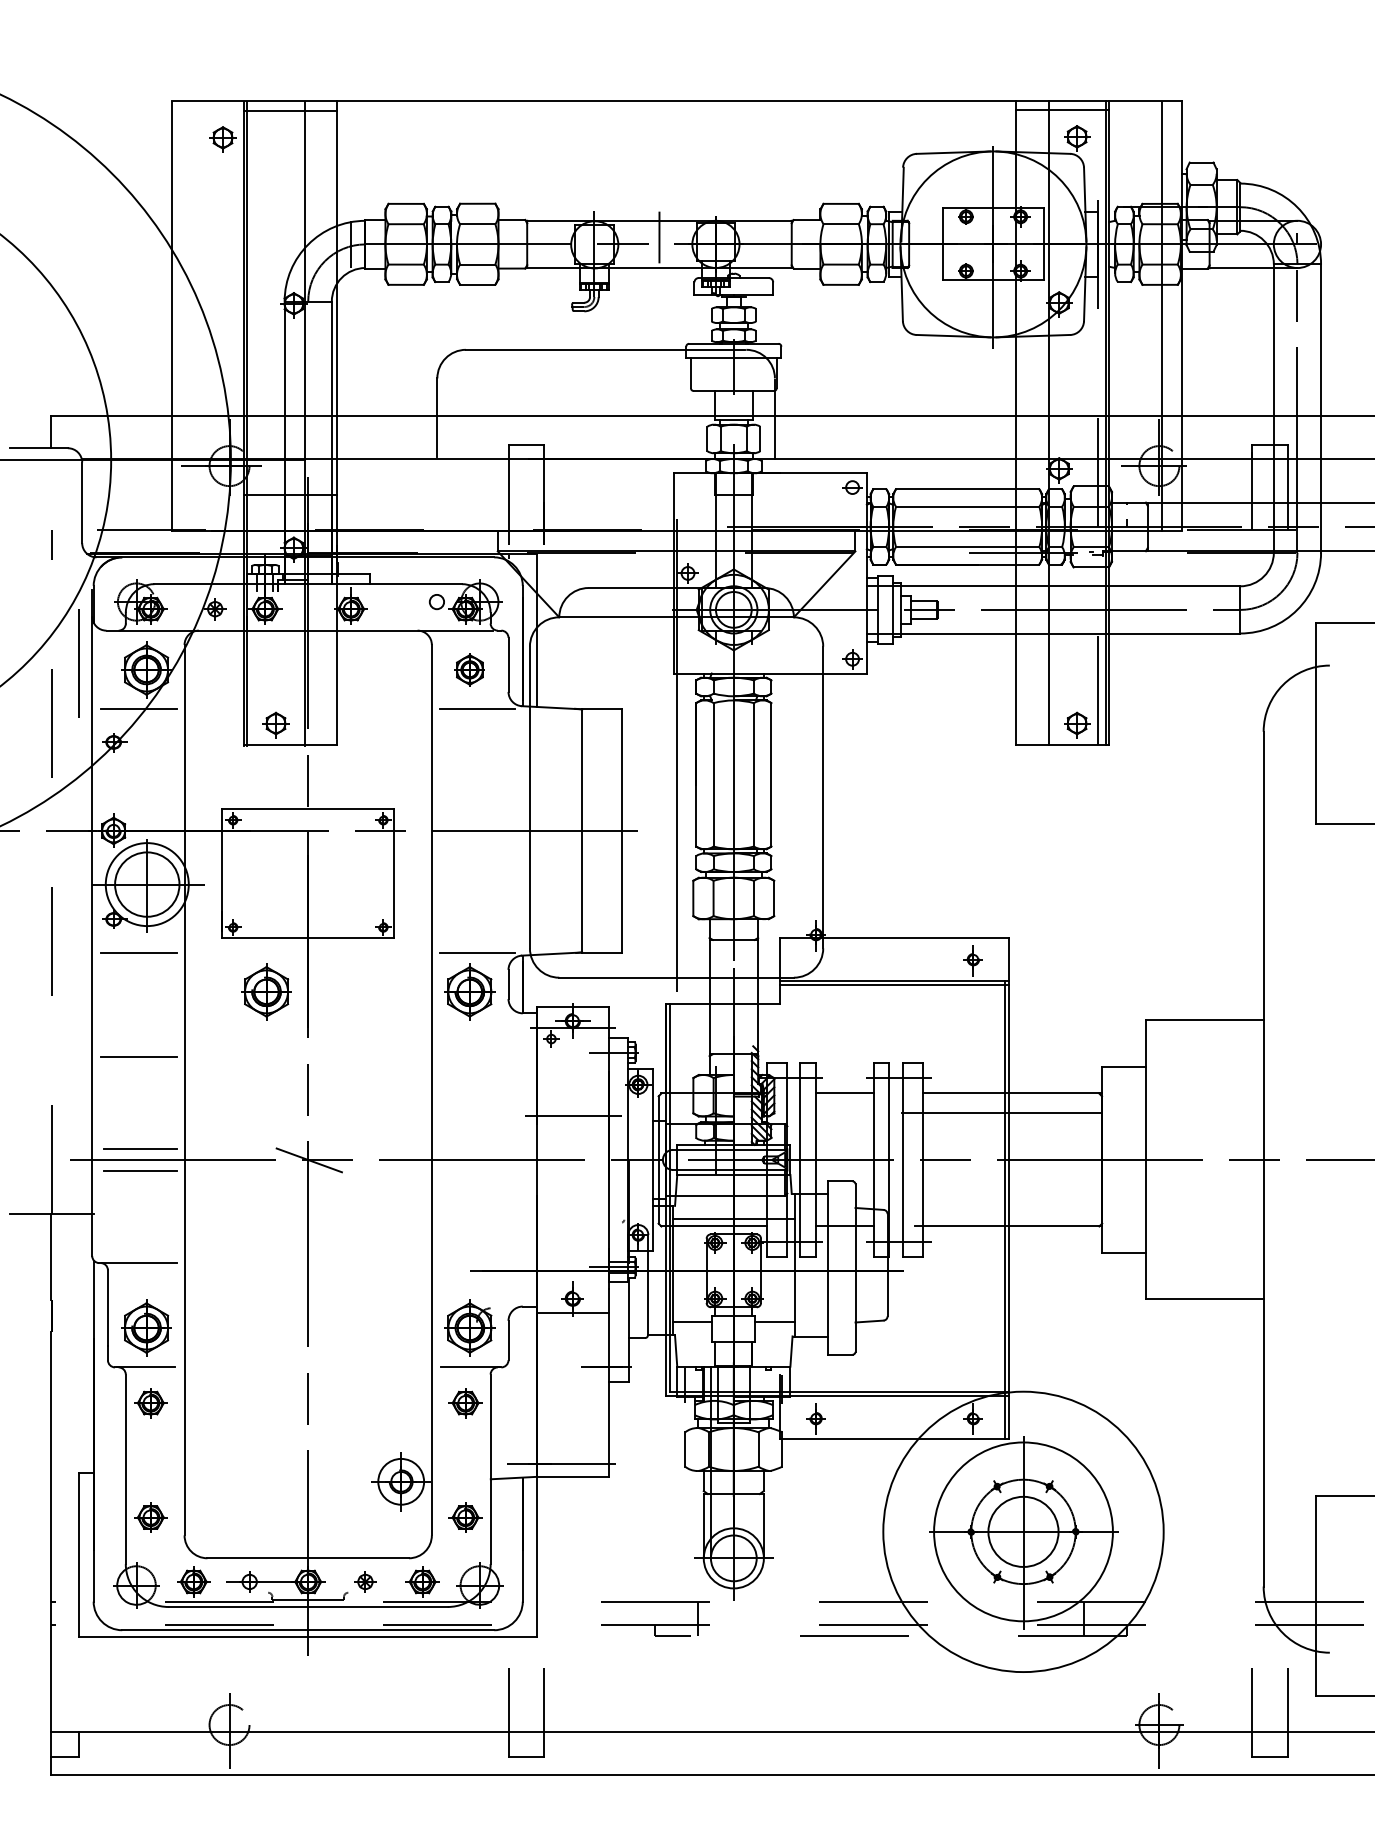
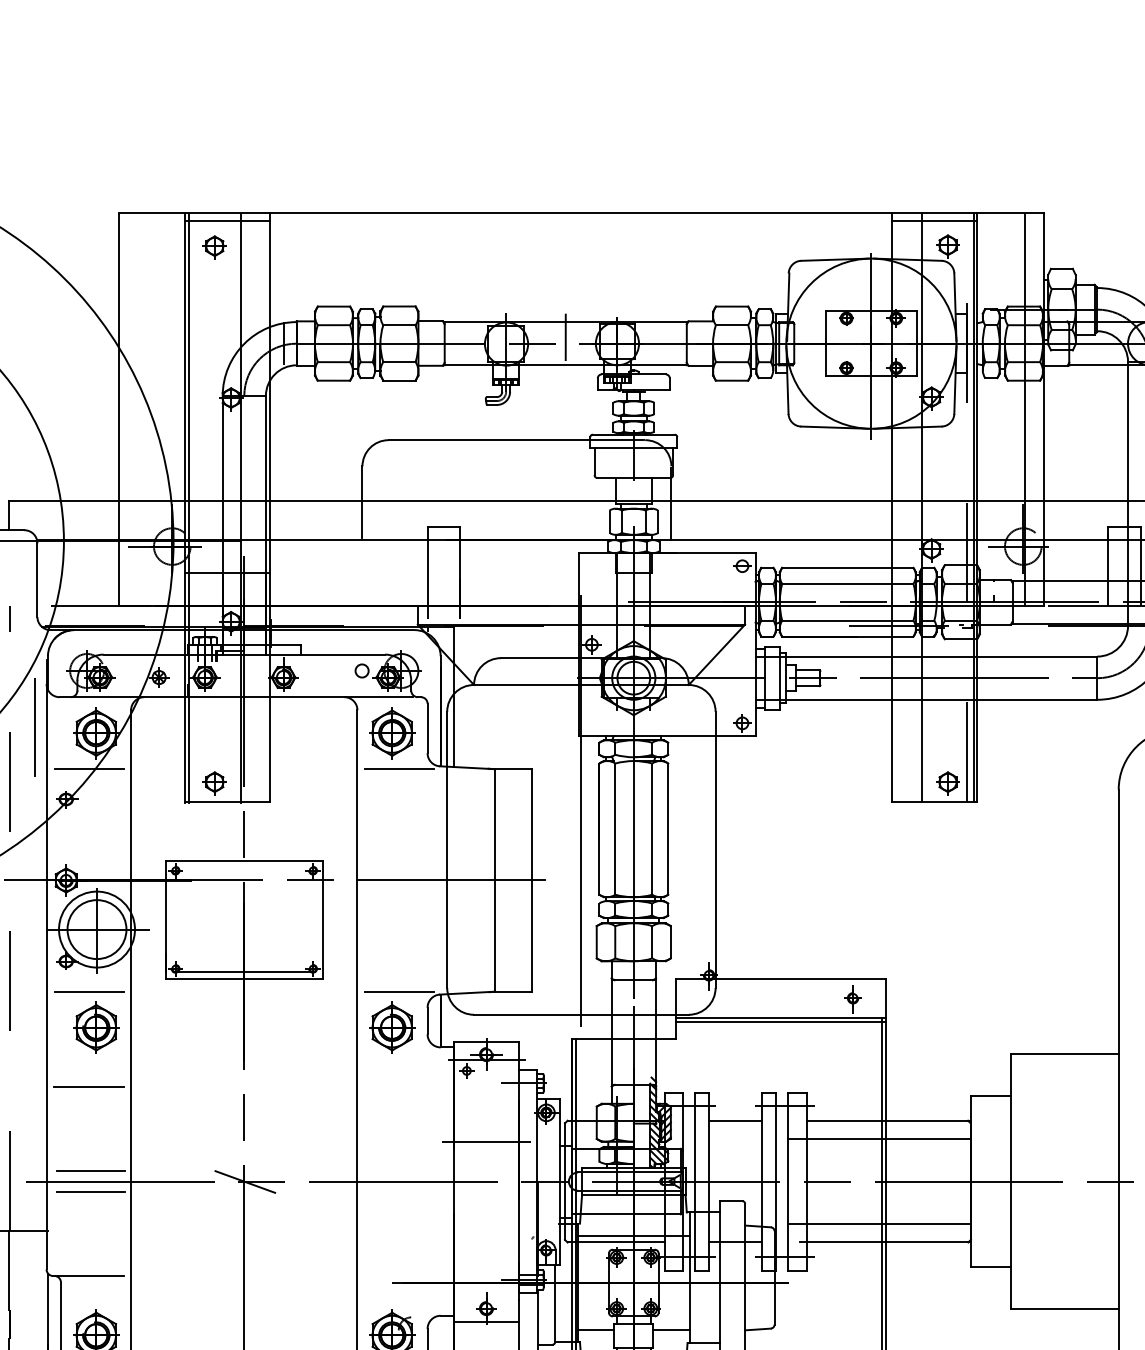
part: (222, 139) -> (214, 247), moved
part: (469, 669) -> (391, 732), size x1.67
line: (308, 931) -> (244, 972), added
part: (266, 991) -> (96, 1027), moved
line: (1001, 1206) -> (878, 1224), added

